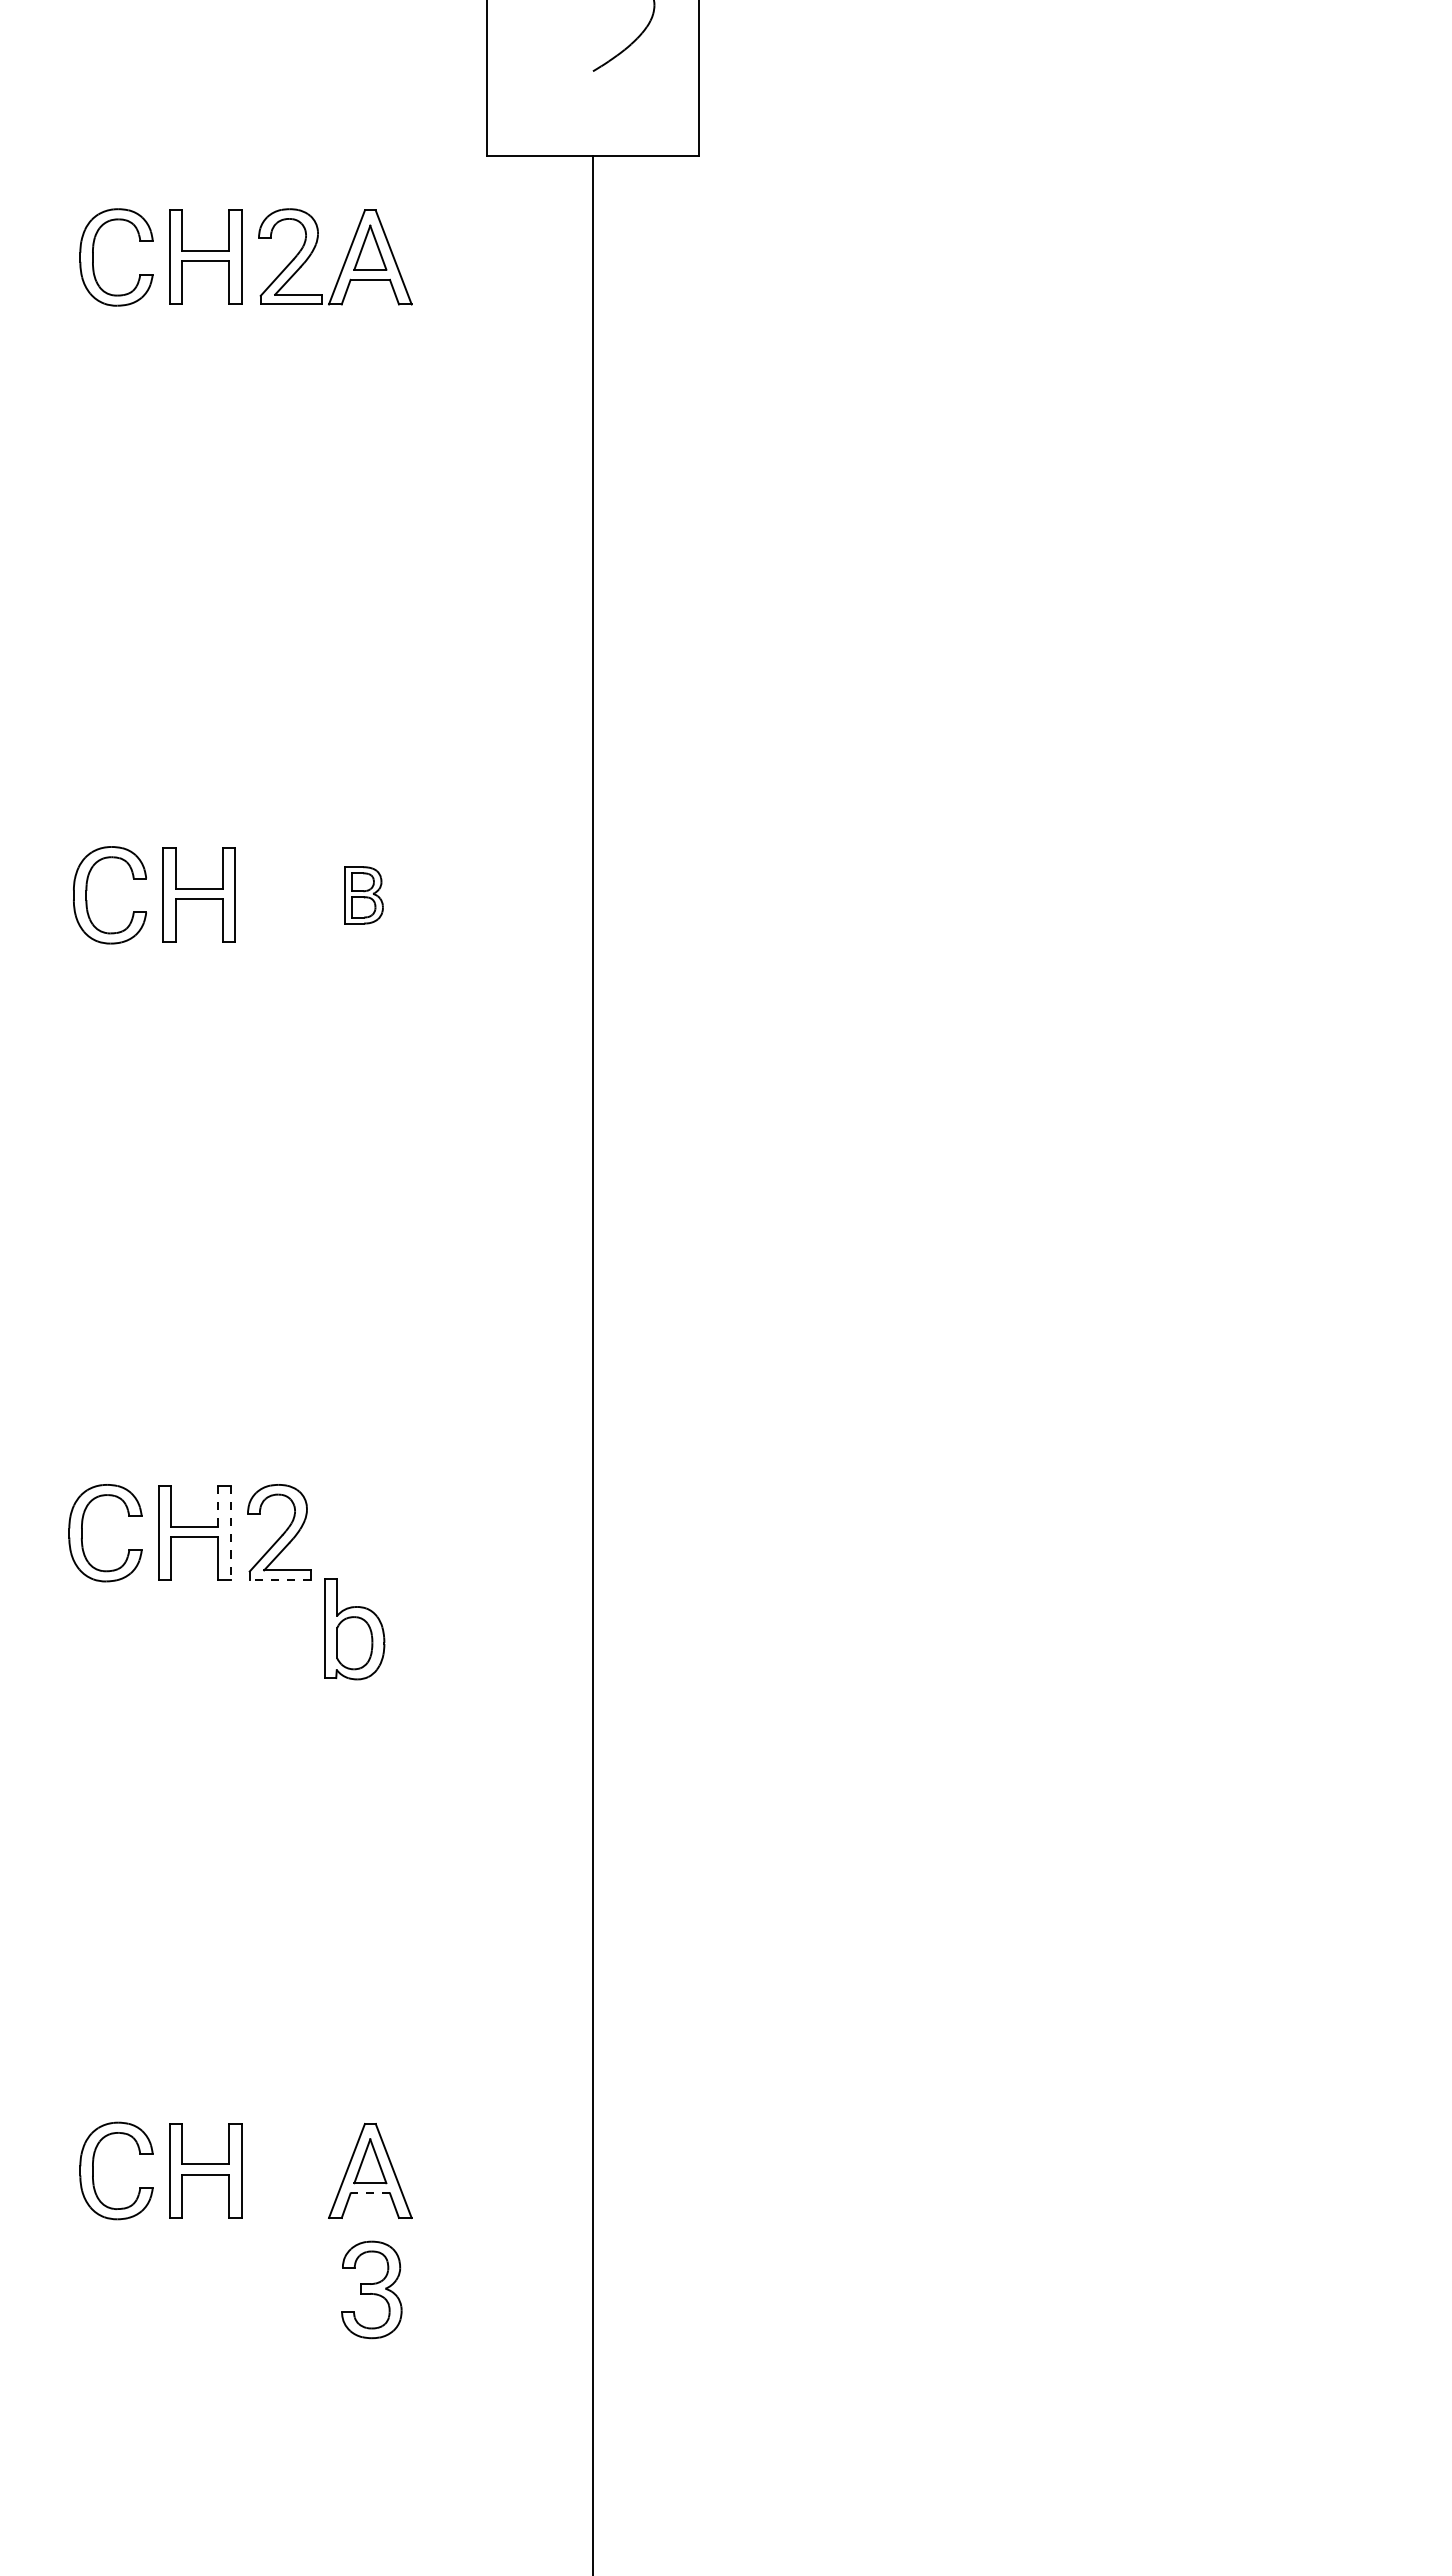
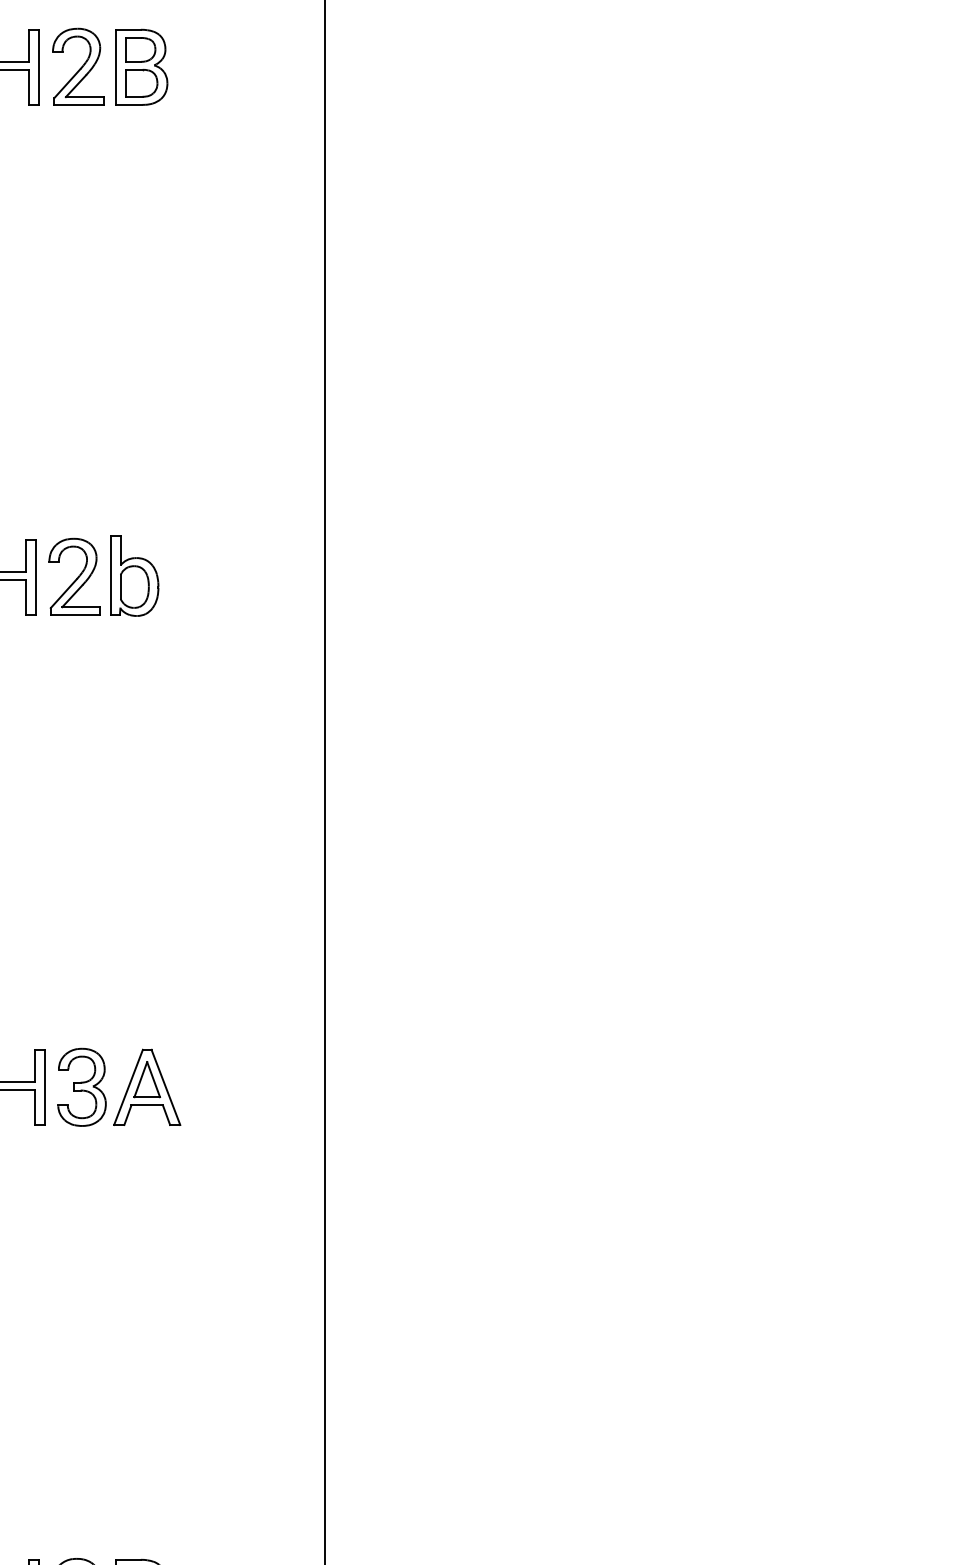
part: (283, 894) -> (77, 66), added
part: (363, 895) -> (141, 67), size x1.67
line: (218, 1505) -> (25, 555), dashed -> solid
line: (230, 1533) -> (35, 577), dashed -> solid
line: (280, 1580) -> (75, 615), dashed -> solid
part: (354, 1629) -> (134, 576), moved
line: (370, 2193) -> (147, 1105), dashed -> solid
part: (371, 2289) -> (81, 1087), moved

